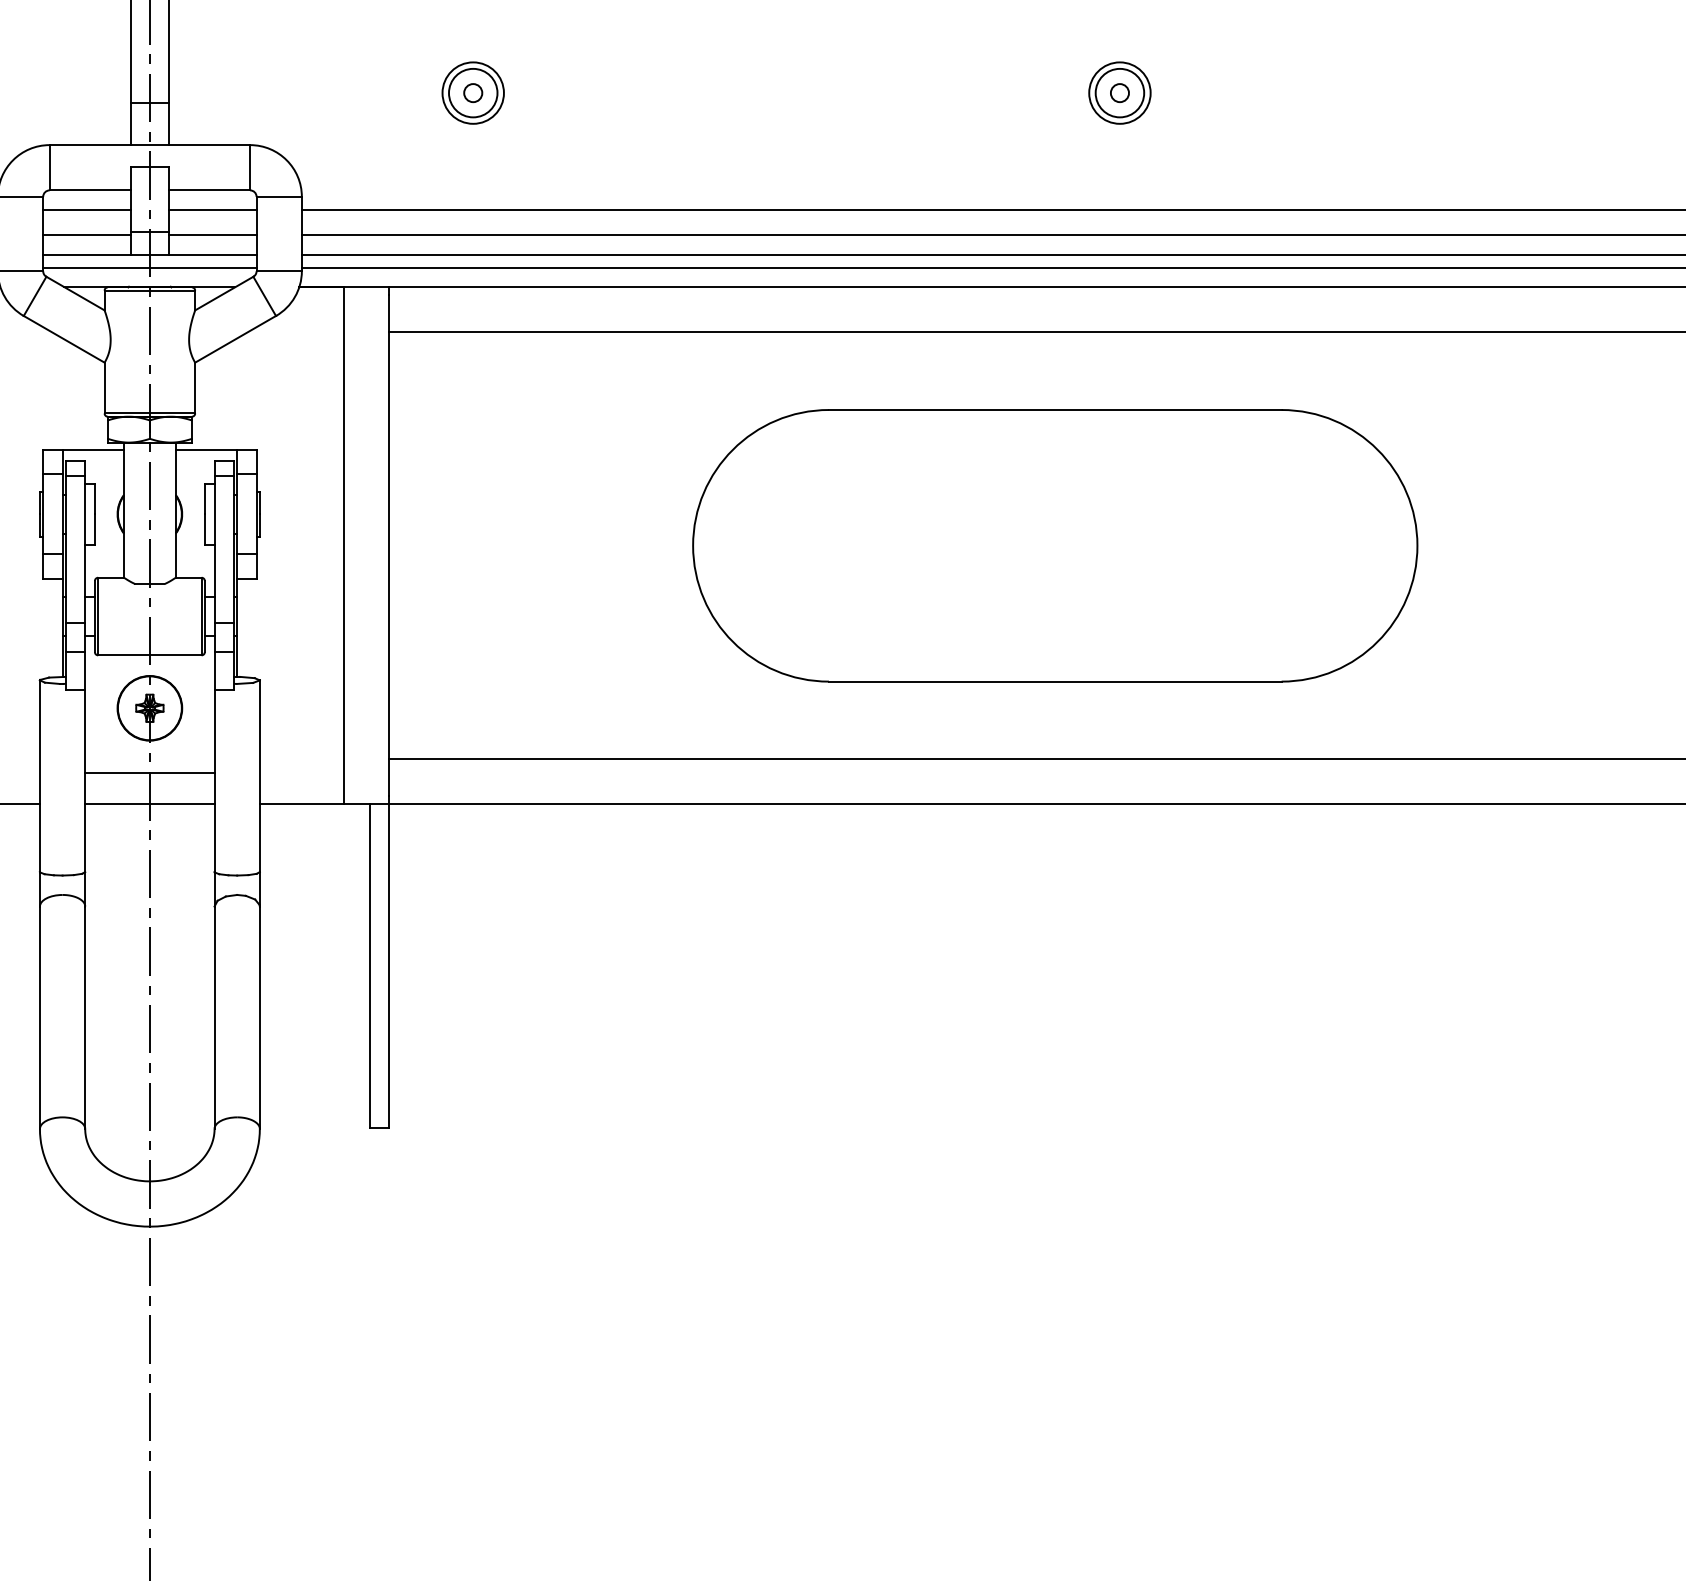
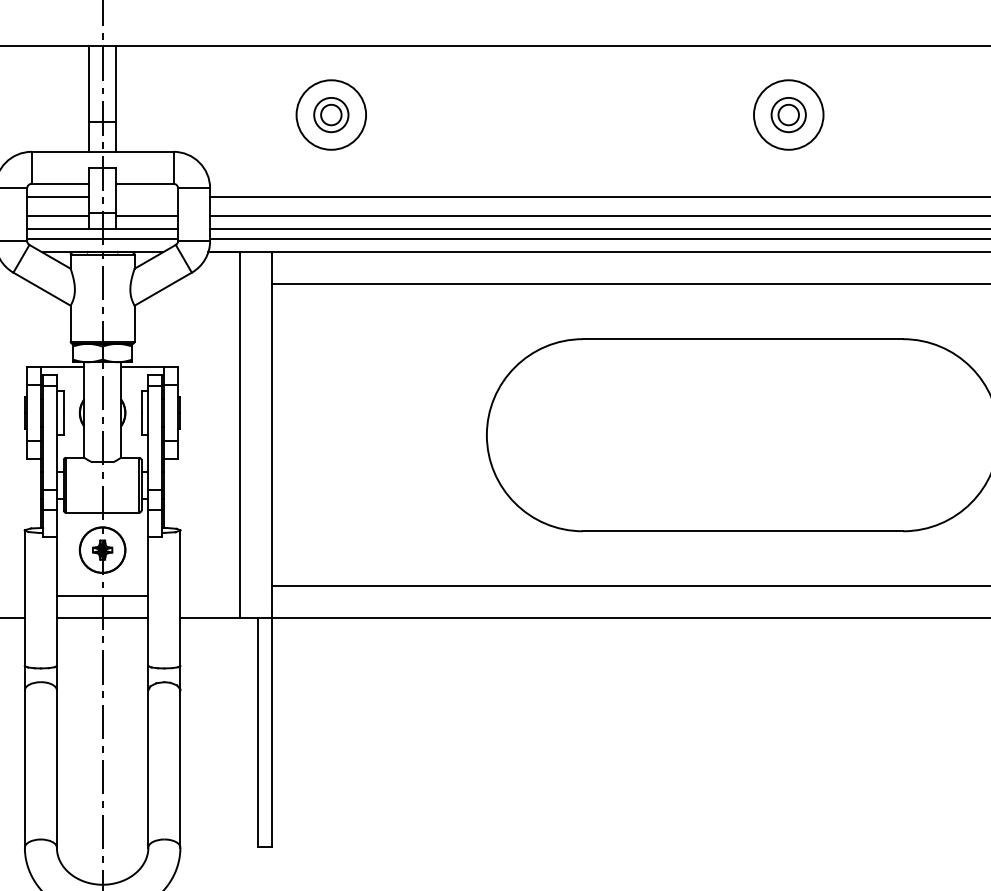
circle: (472, 92) -> (330, 114), size x1.6
circle: (1119, 92) -> (788, 114), size x1.6
circle: (473, 93) -> (331, 115), size x1.6
circle: (1119, 93) -> (788, 115), size x1.6
line: (212, 209) -> (146, 197), removed

